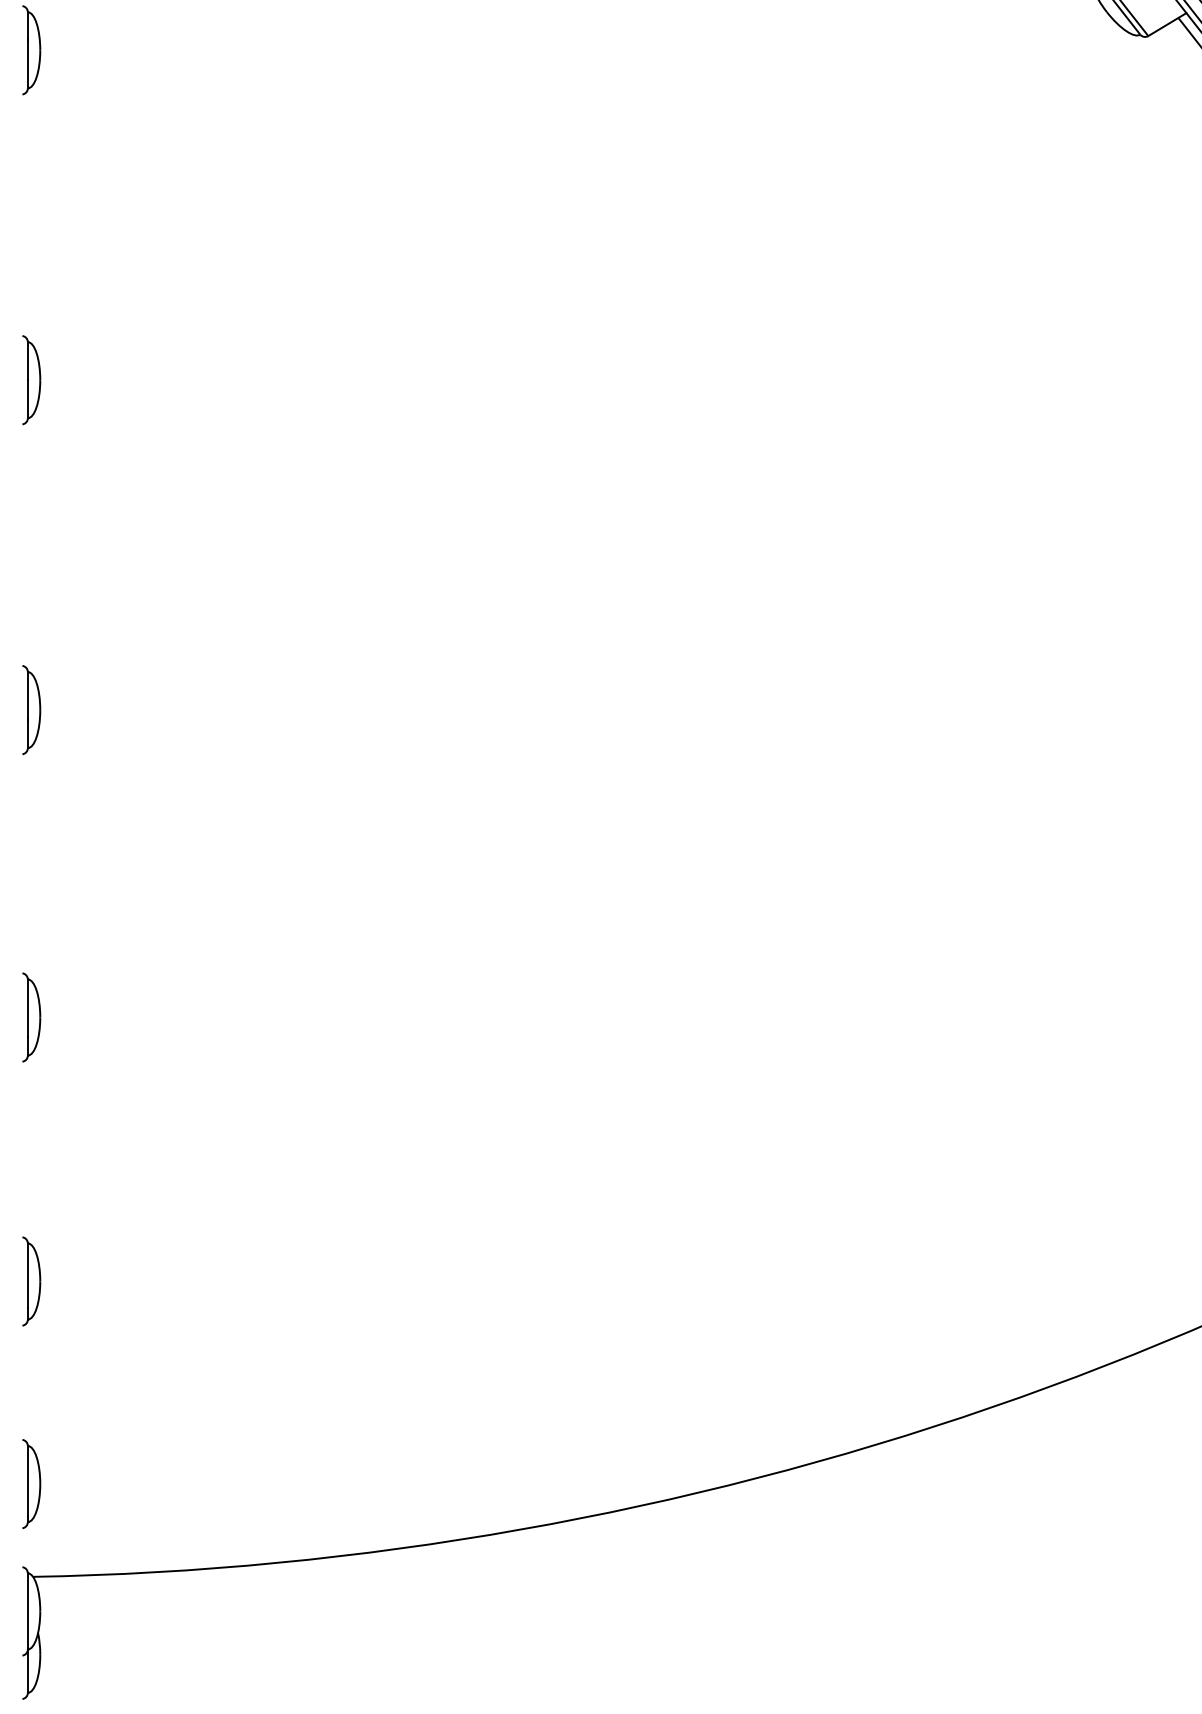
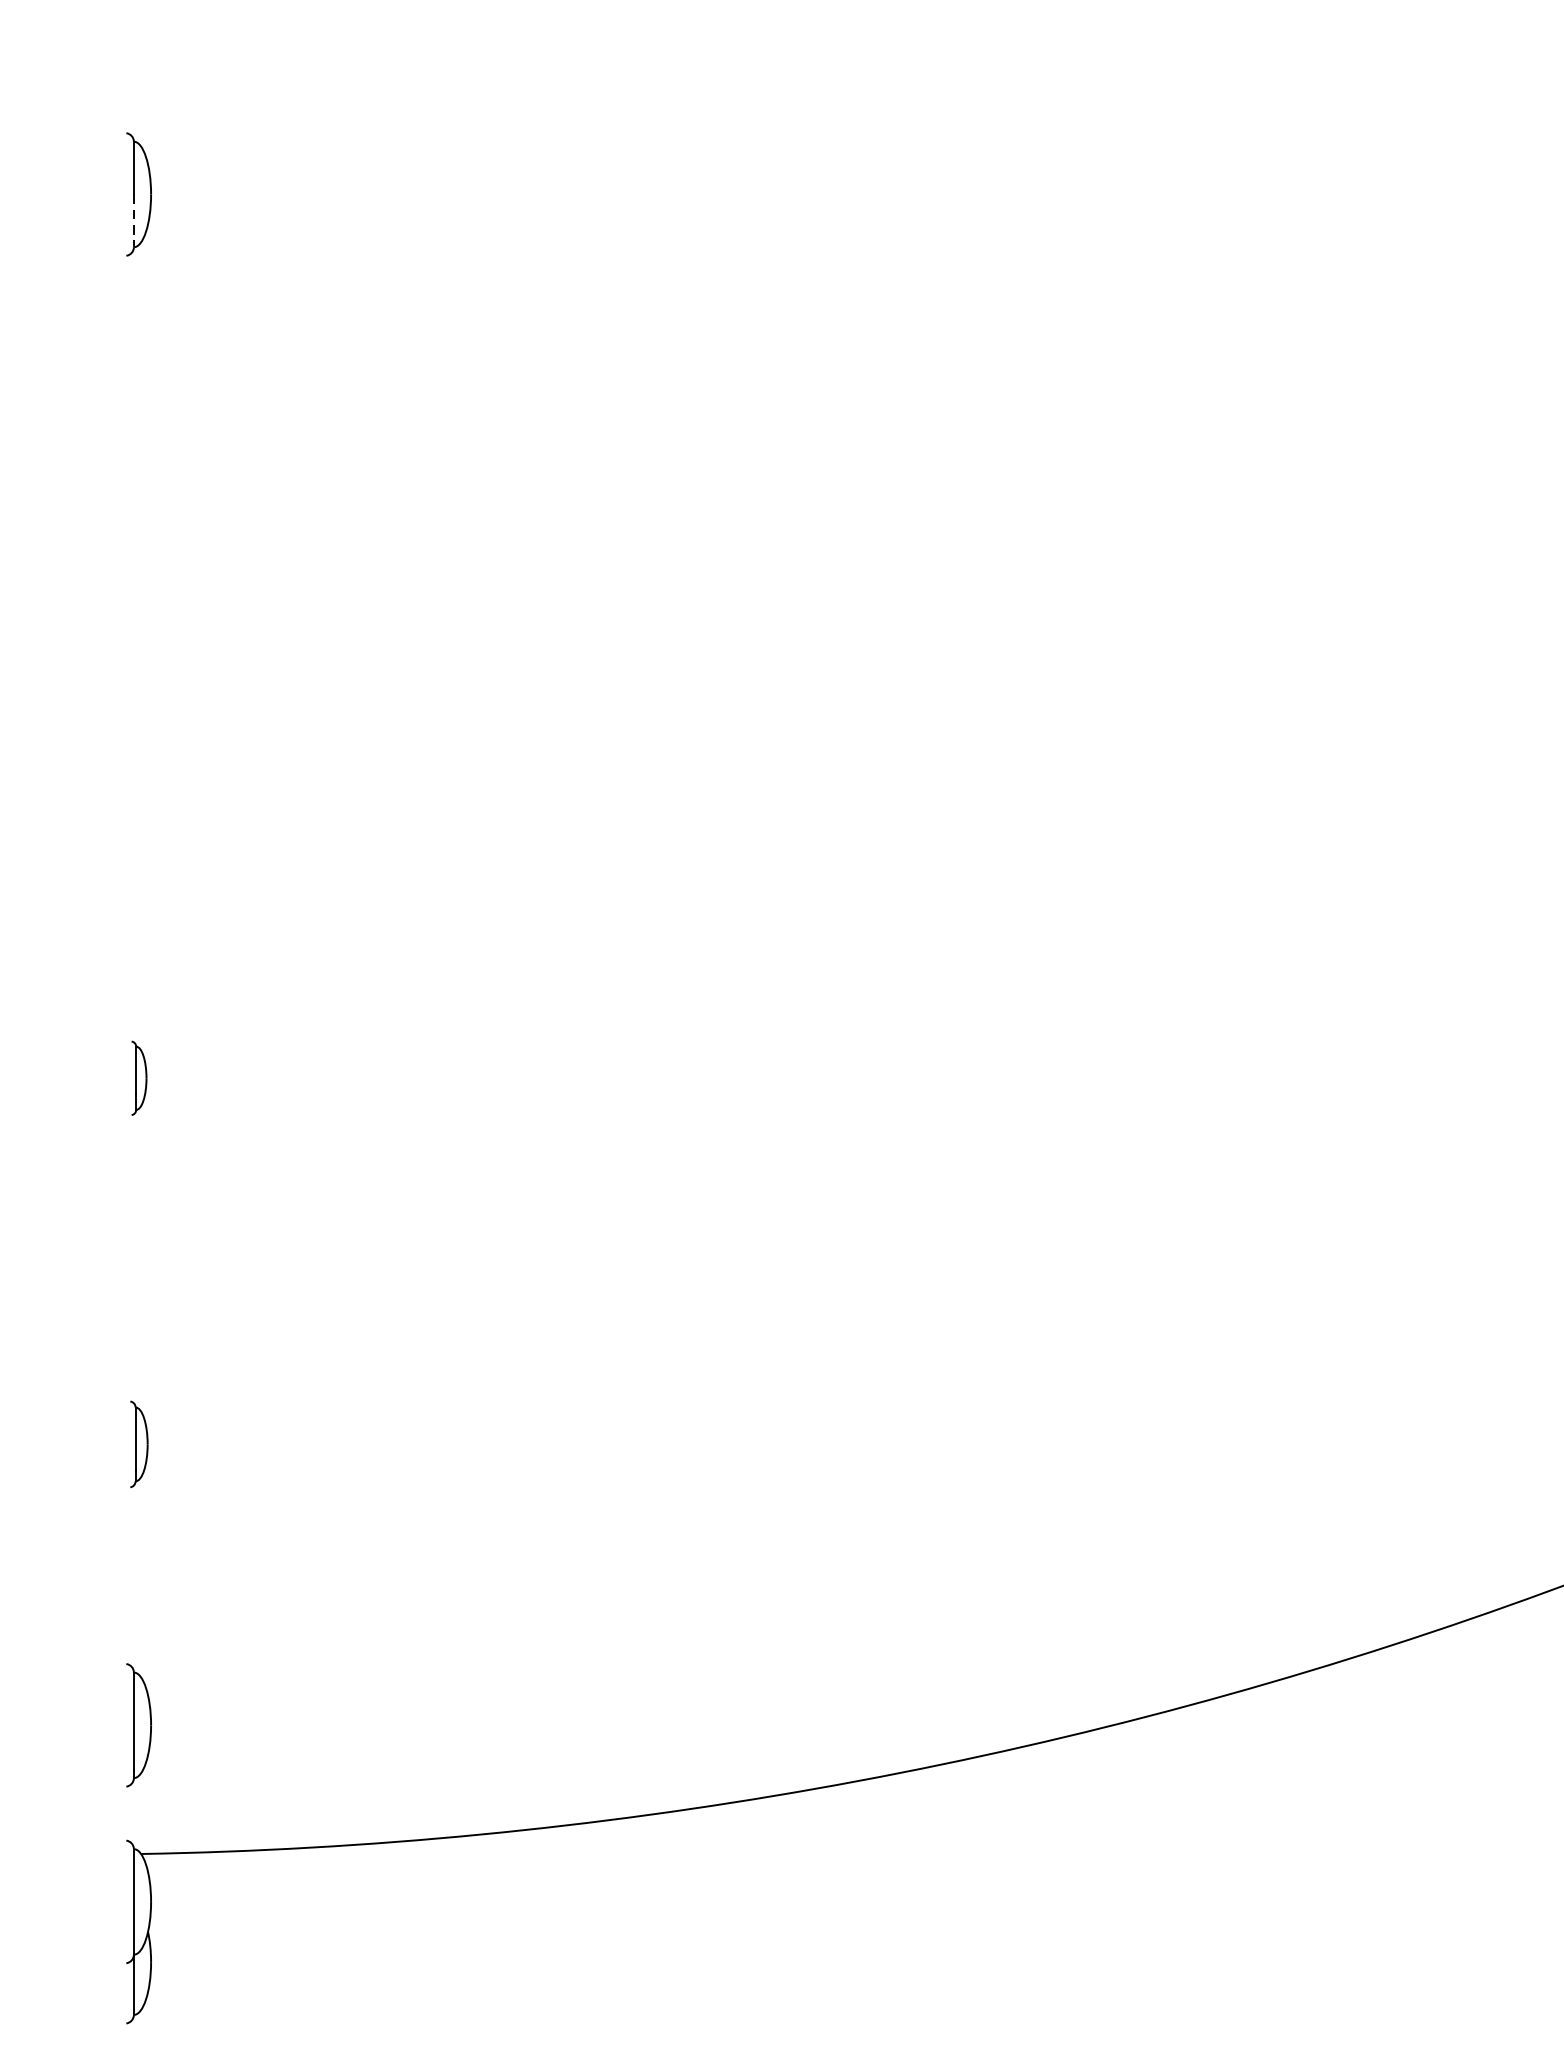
line: (27, 399) -> (133, 221), solid -> dashed
part: (31, 709) -> (138, 651), removed
part: (31, 1017) -> (138, 1078), size x0.6
part: (31, 1281) -> (138, 1444), size x0.7

